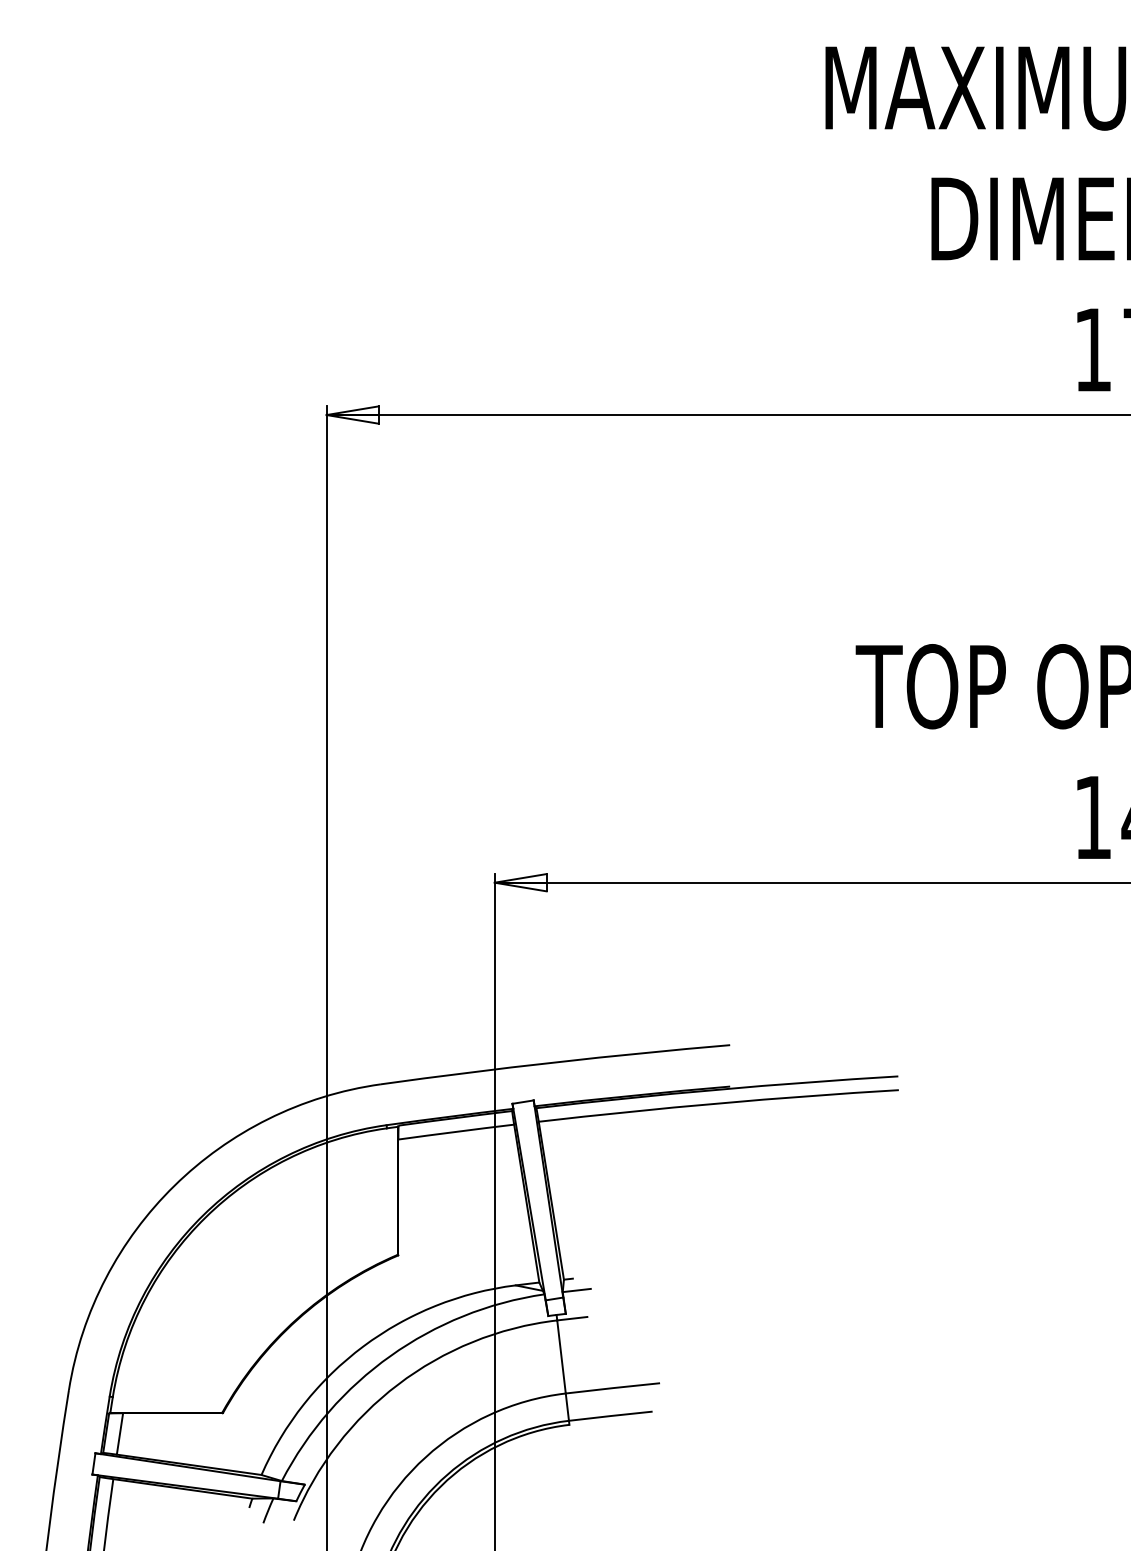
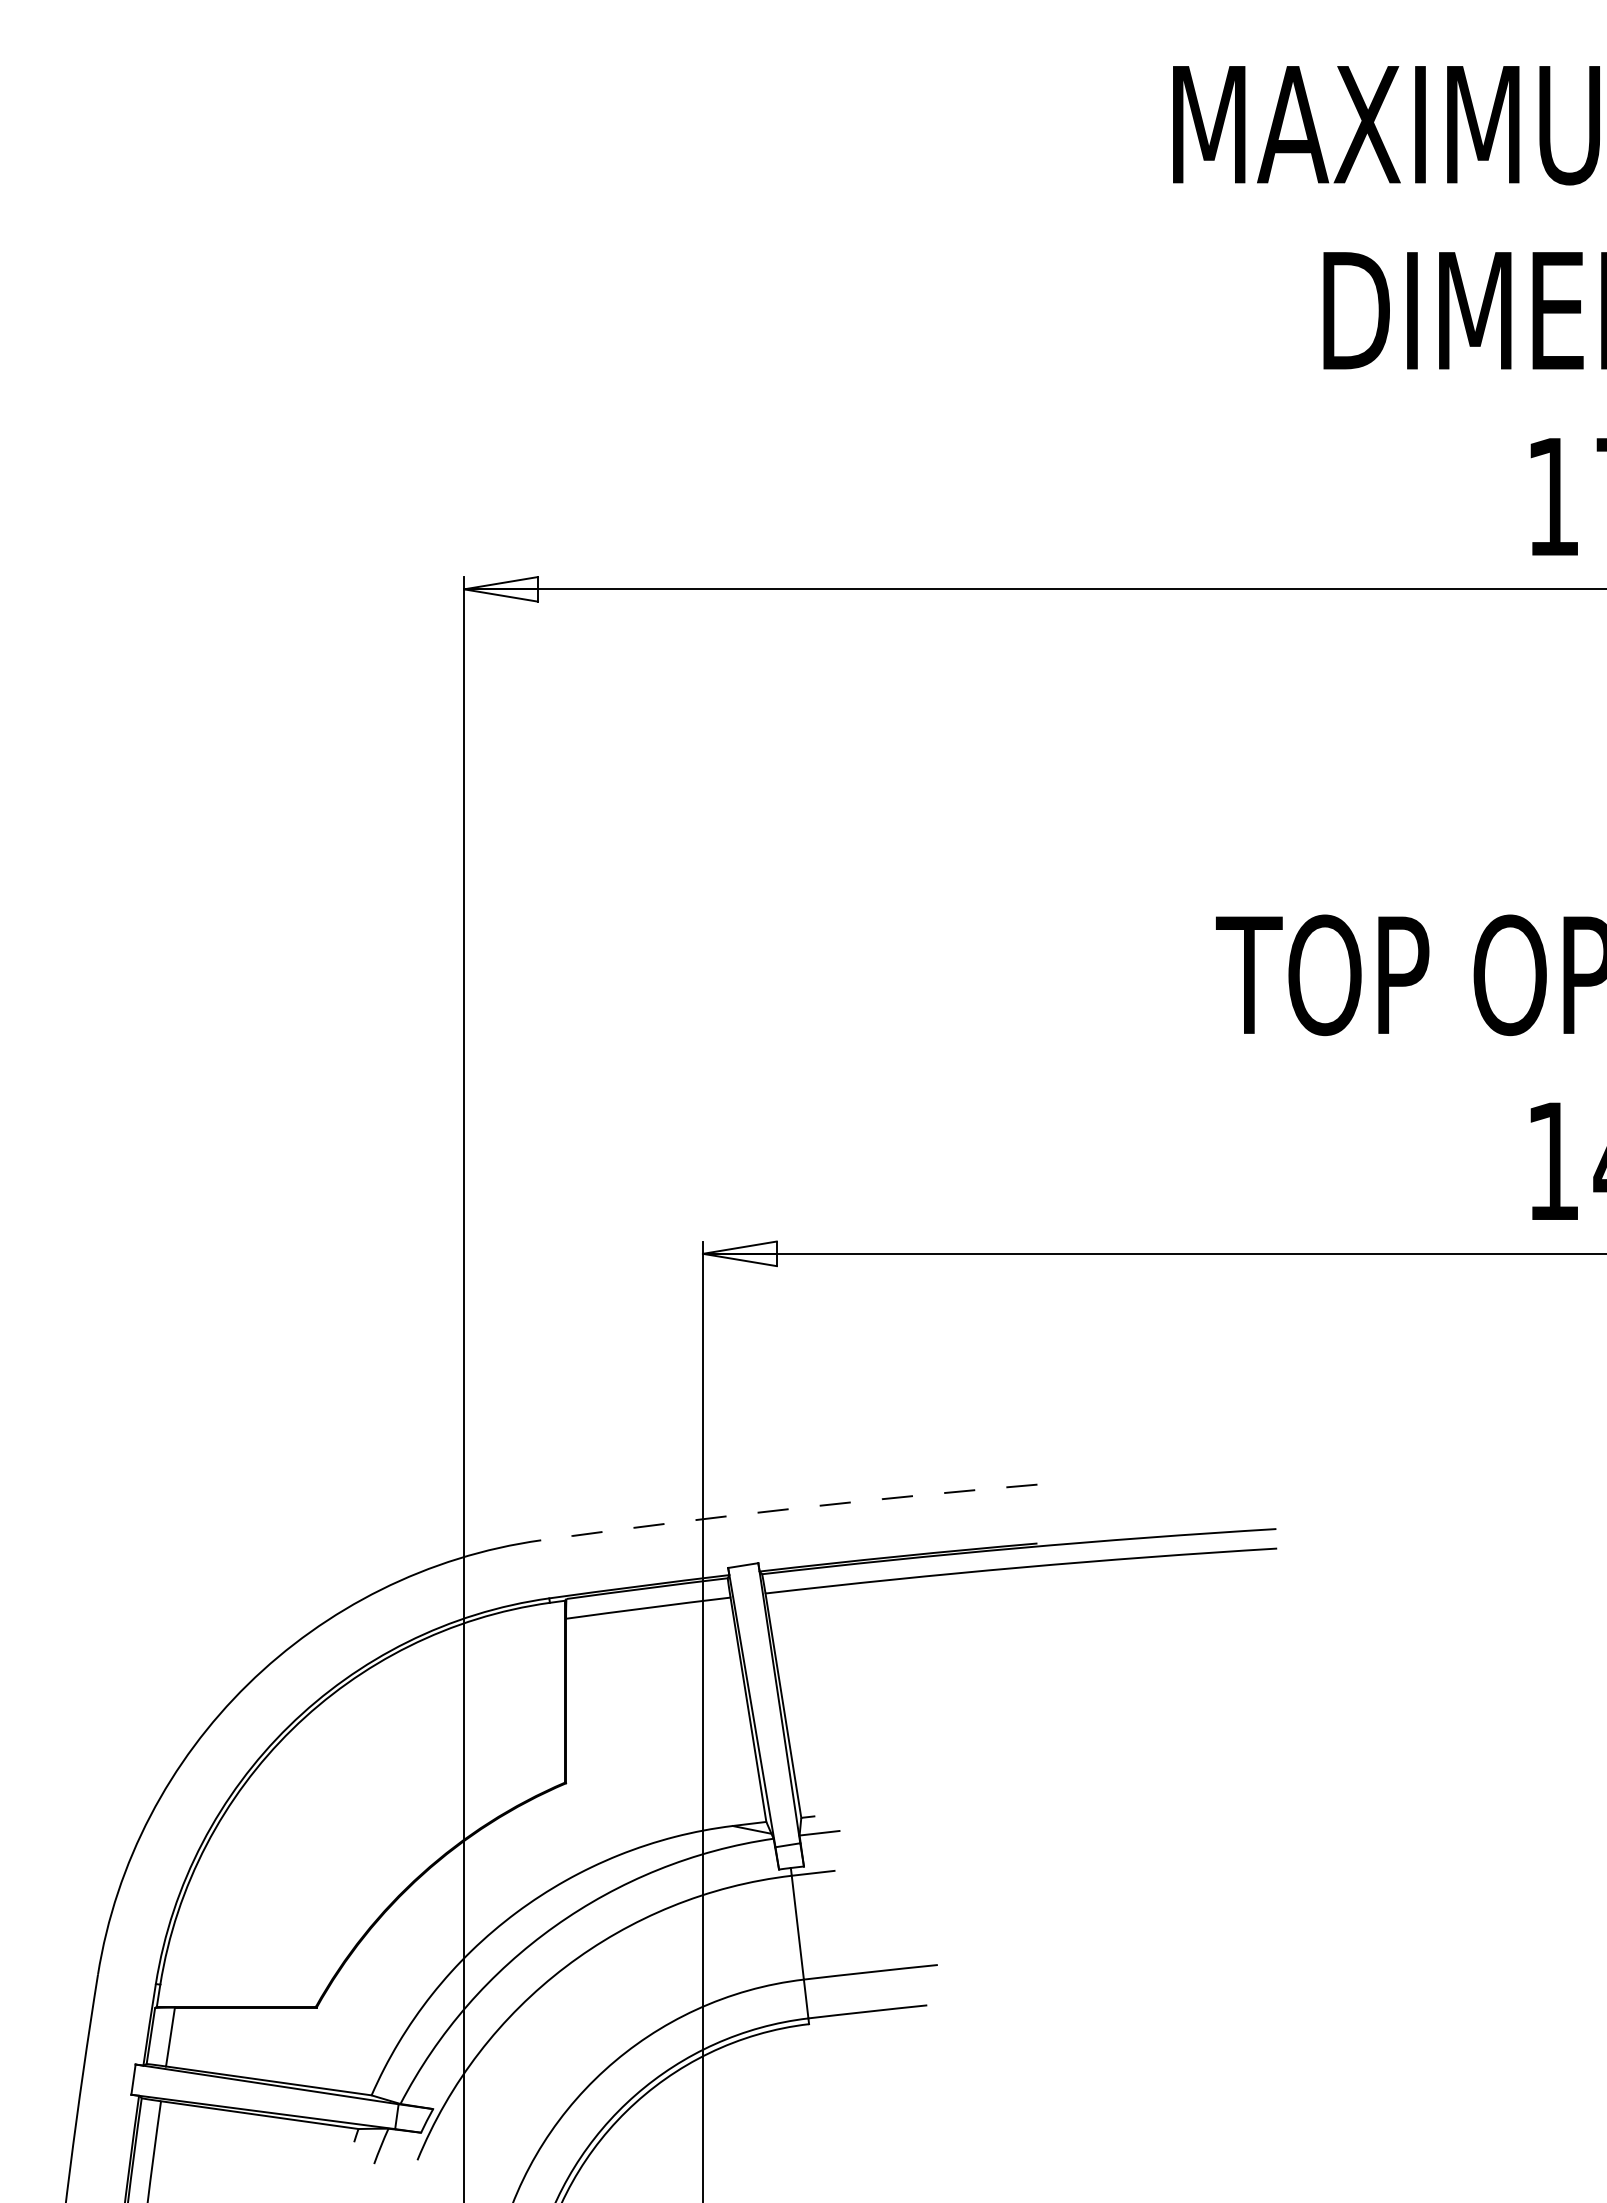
arc: (554, 1062) -> (788, 1509), solid -> dashed

